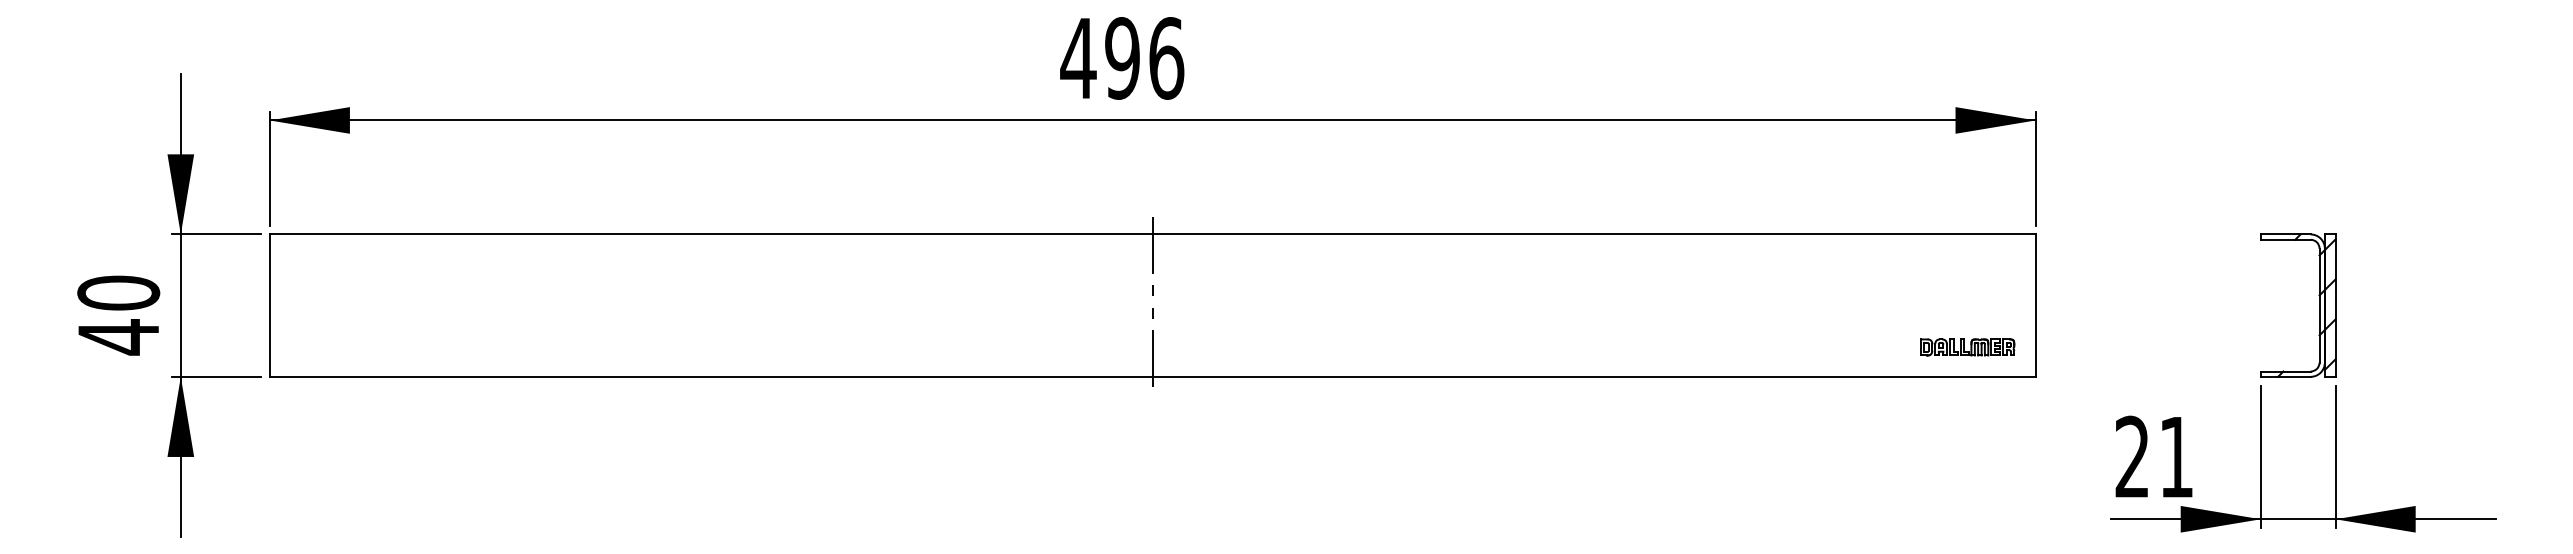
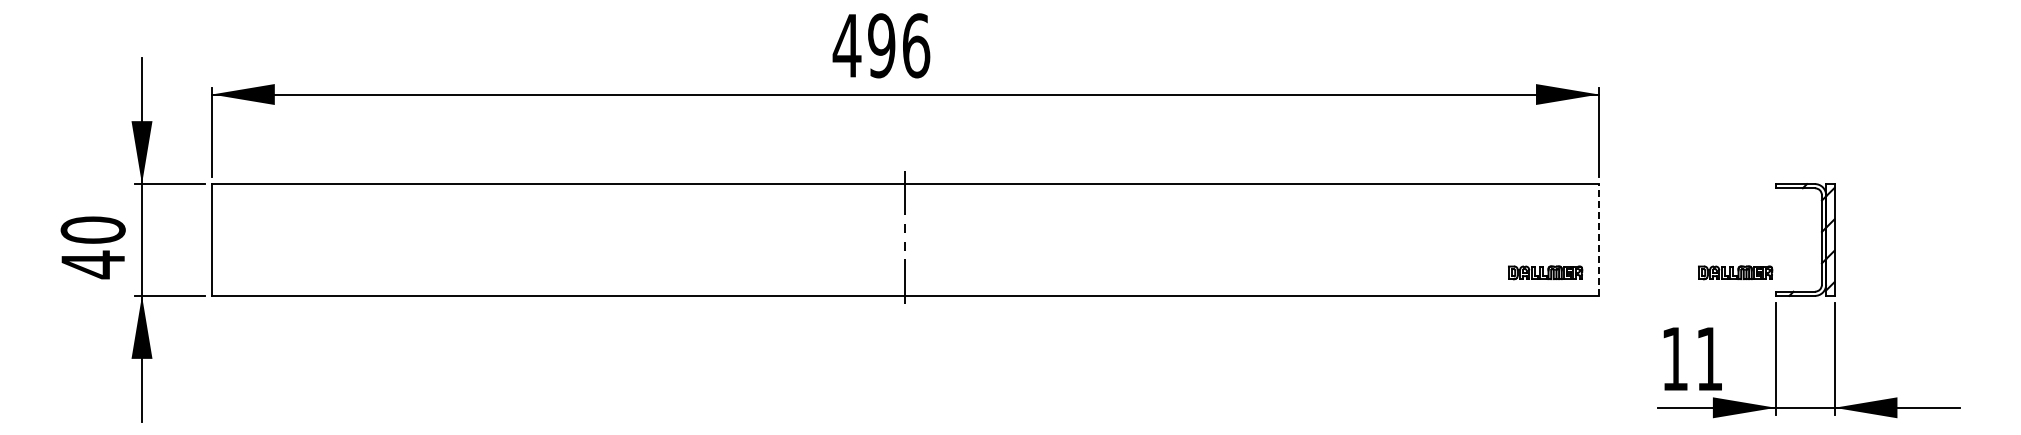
line: (2035, 306) -> (1598, 240), solid -> dashed
part: (2209, 347) -> (1735, 272), added
text: (2131, 456) -> (1674, 358), 21 -> 11

